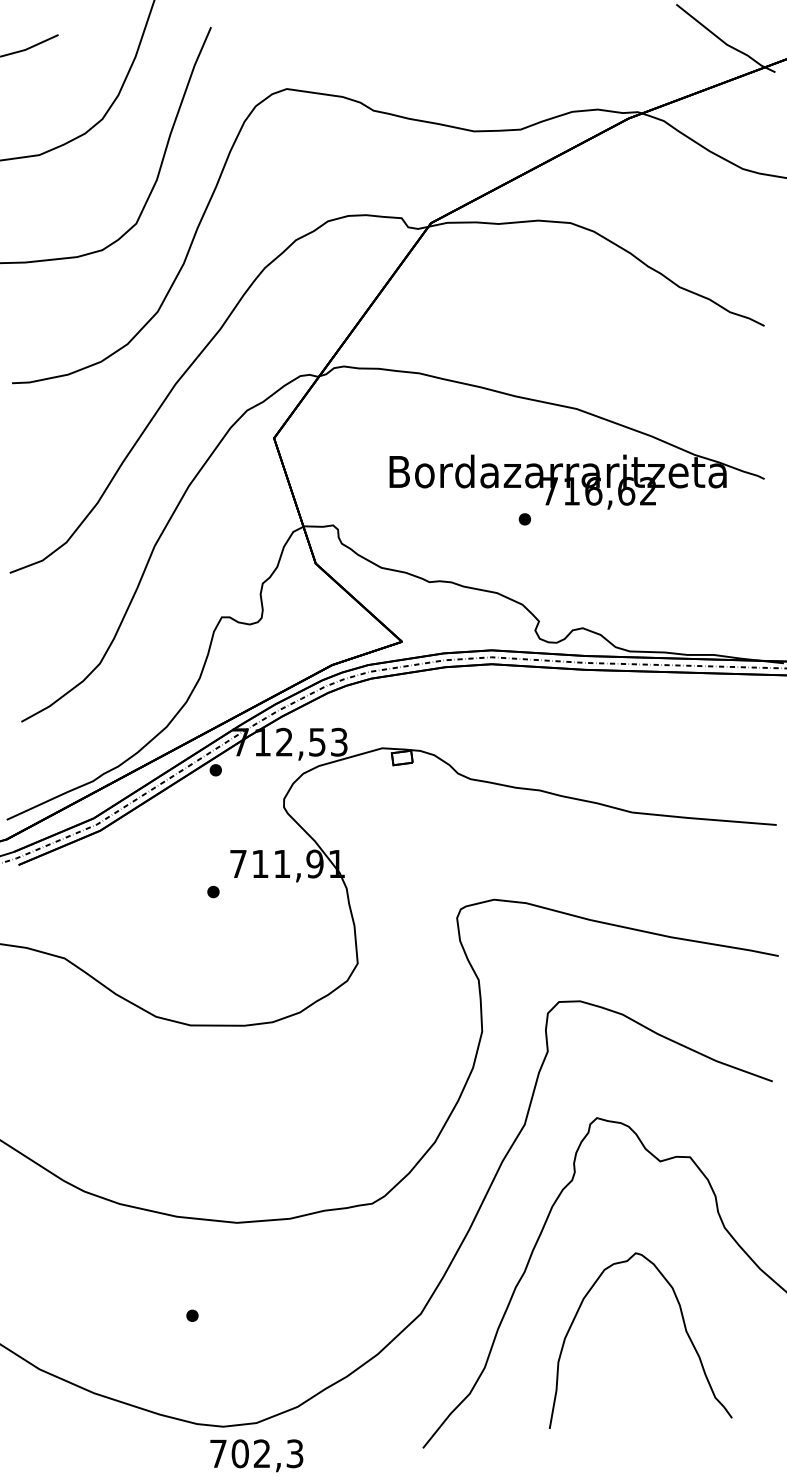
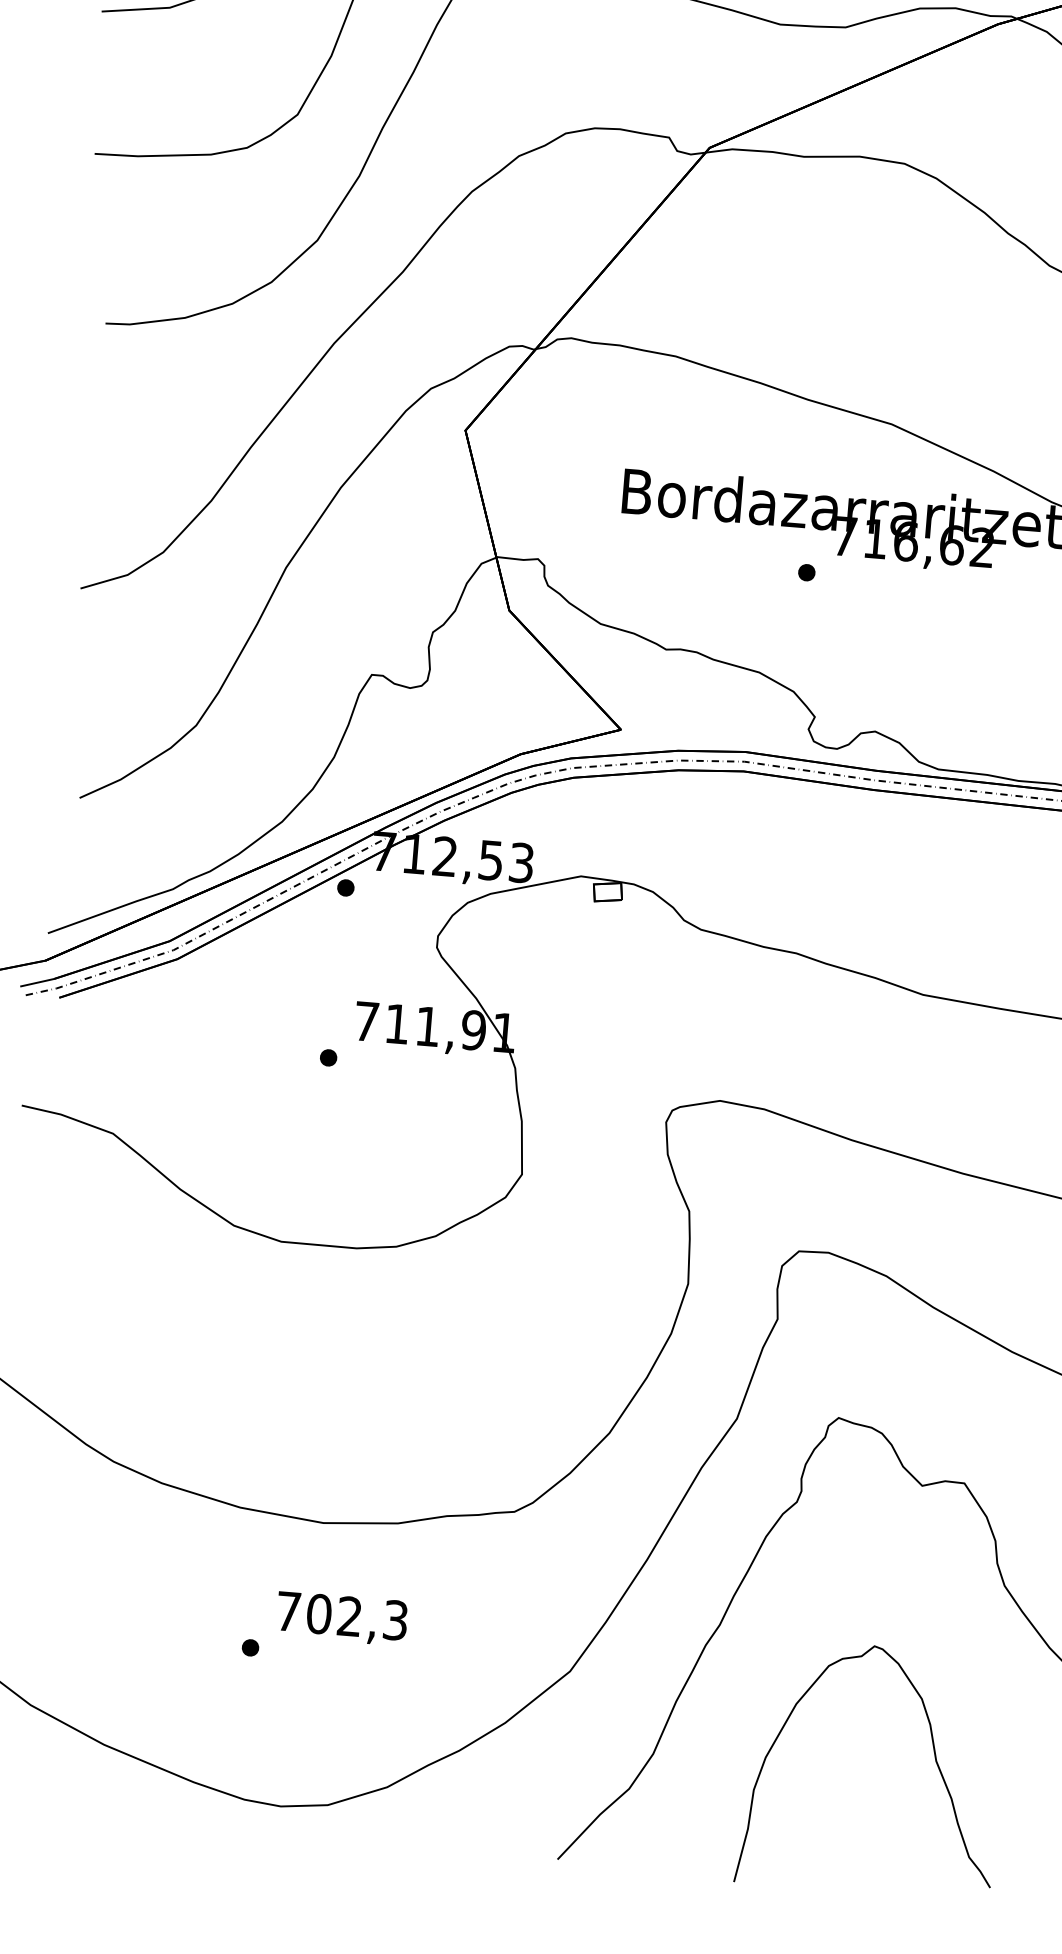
curve: (684, 1328) -> (934, 1757), moved
text: (256, 1455) -> (341, 1618), moved

